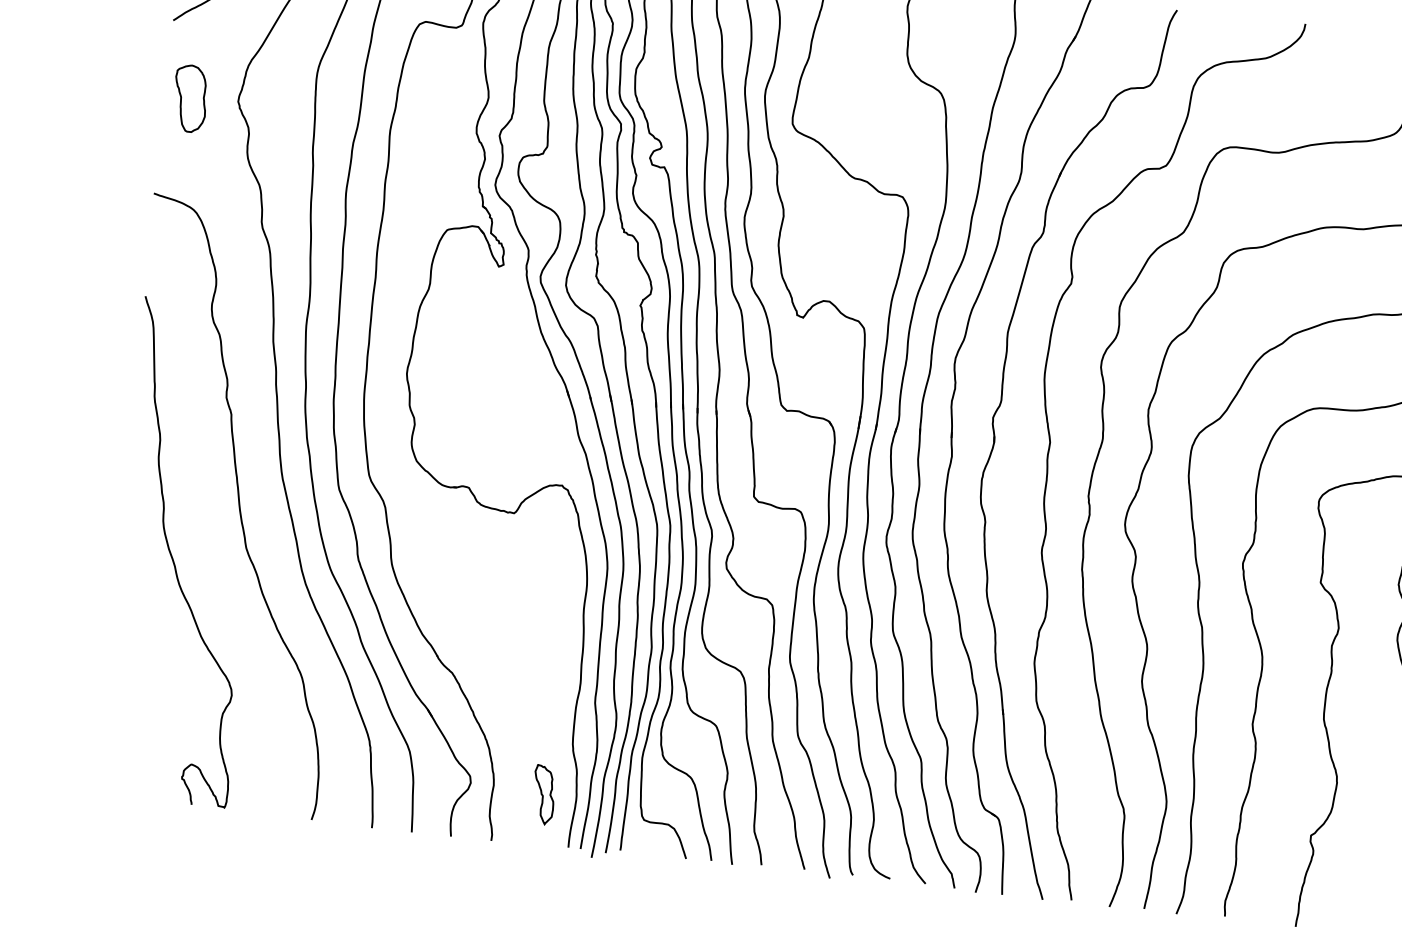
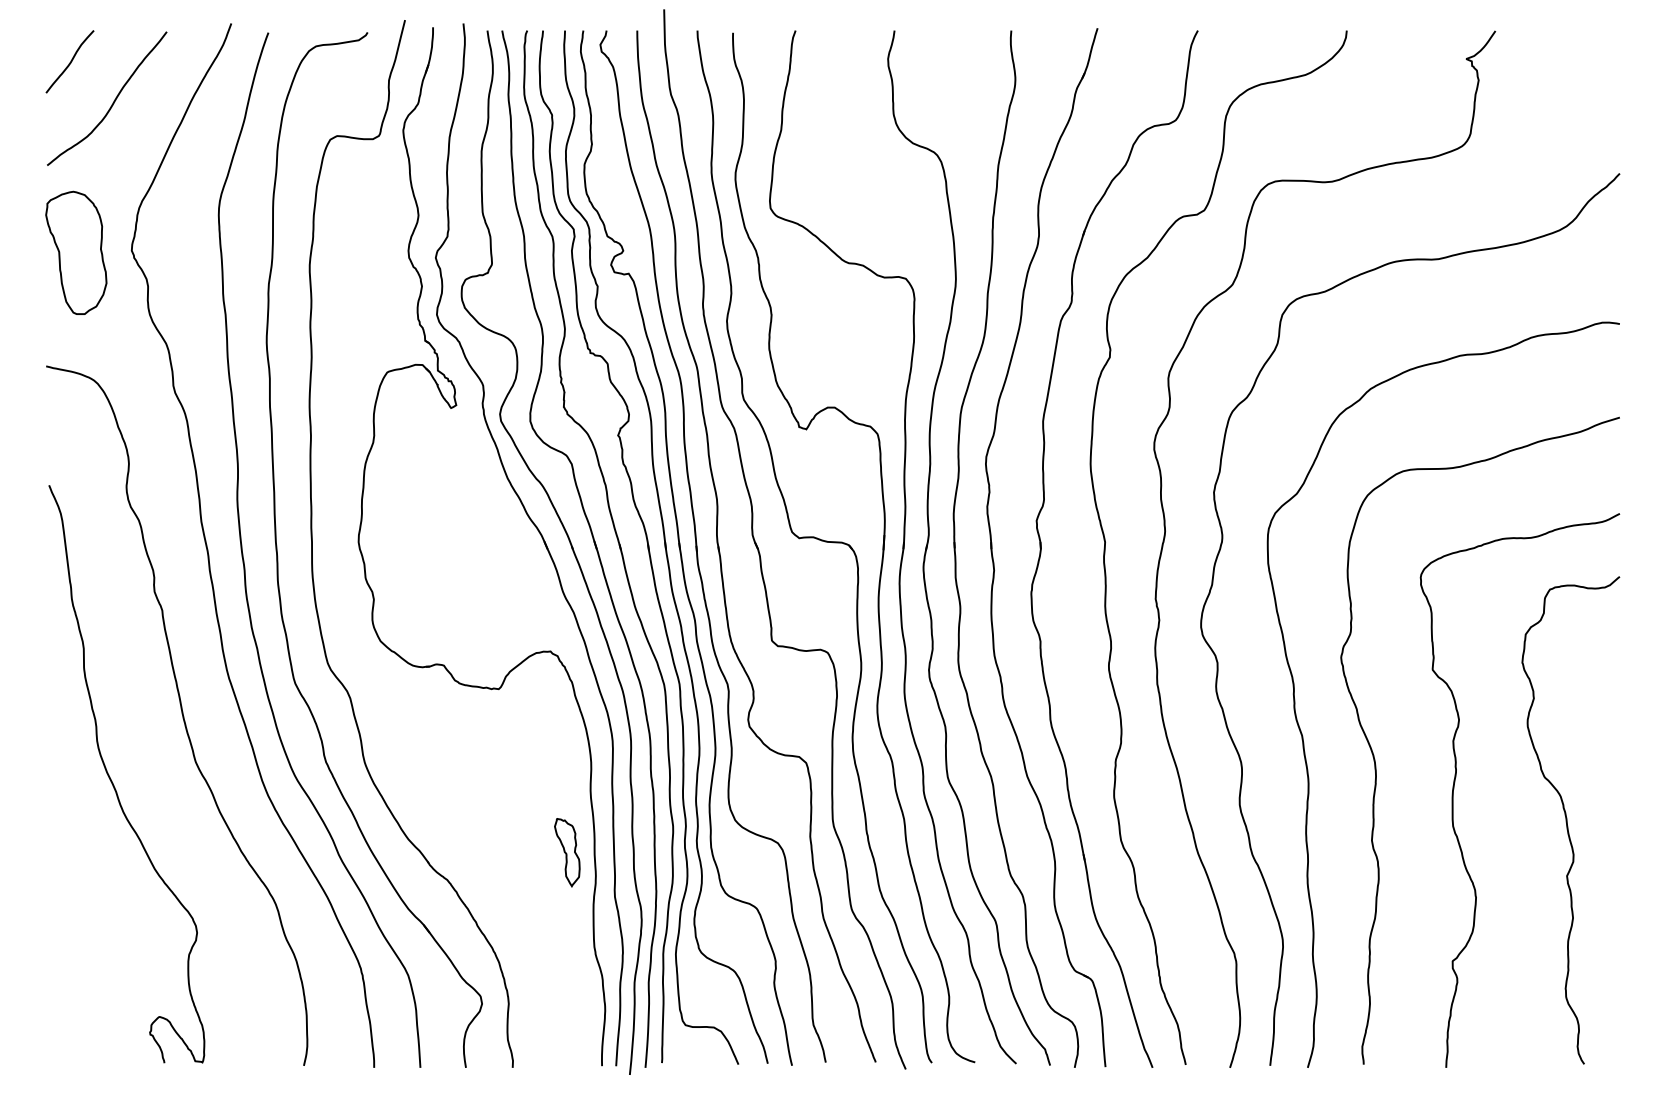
part: (190, 99) -> (76, 253), size x1.6
part: (543, 794) -> (567, 852), moved

